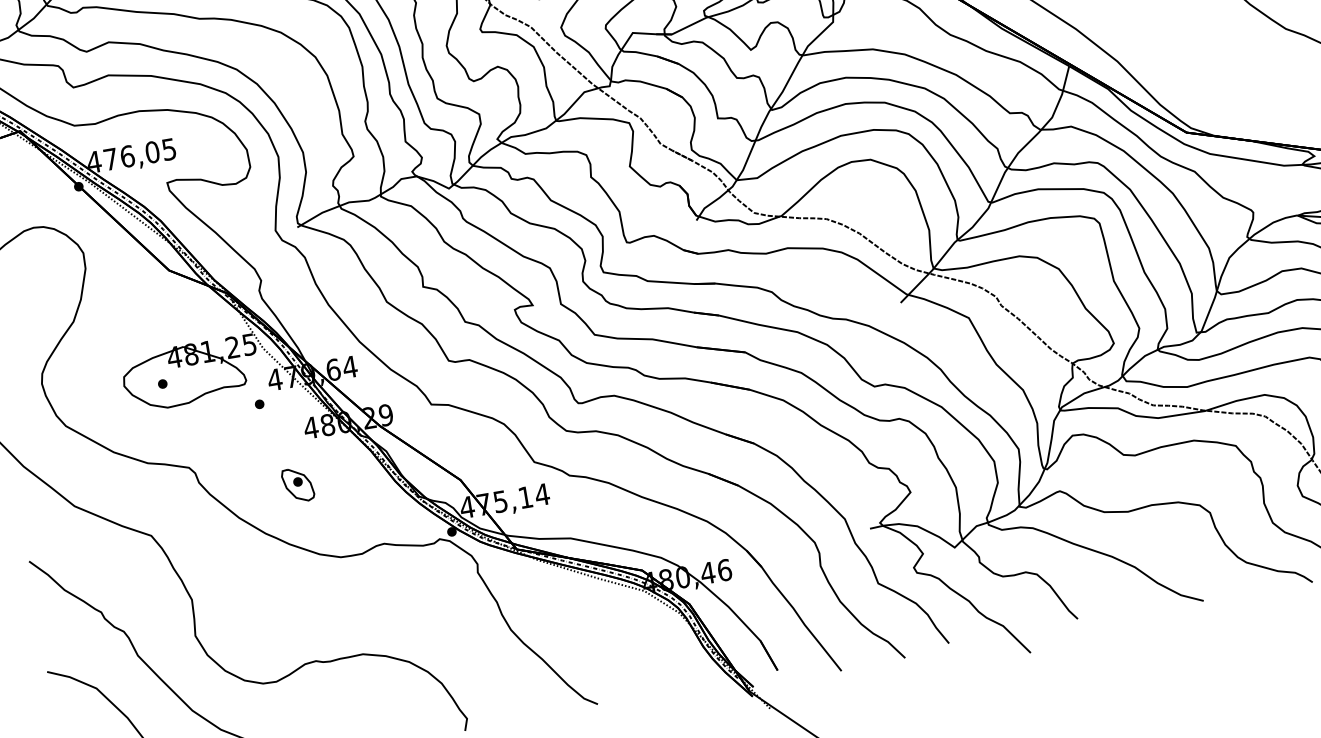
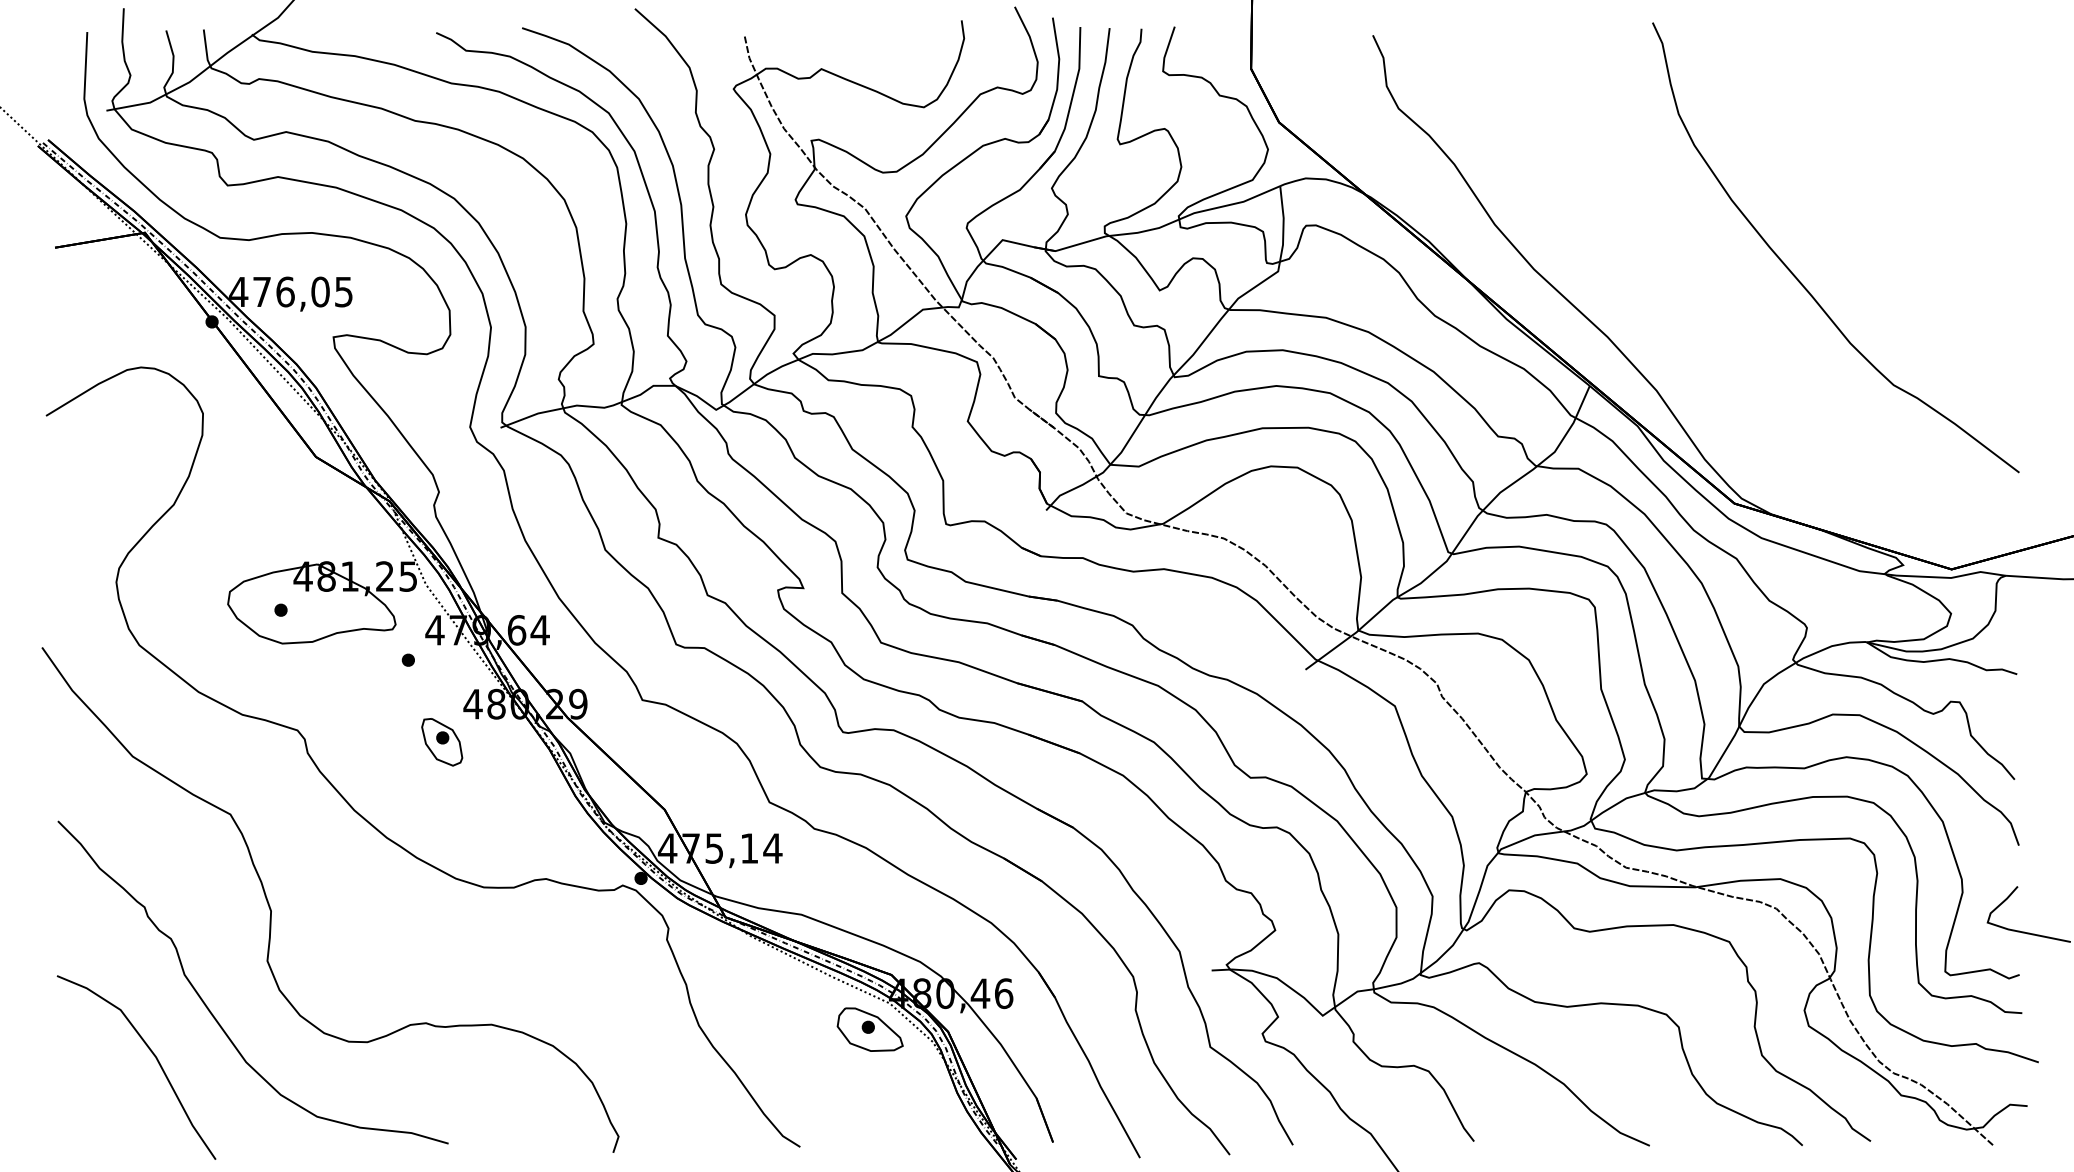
part: (298, 485) -> (442, 742), moved
part: (633, 612) -> (869, 1029), added

